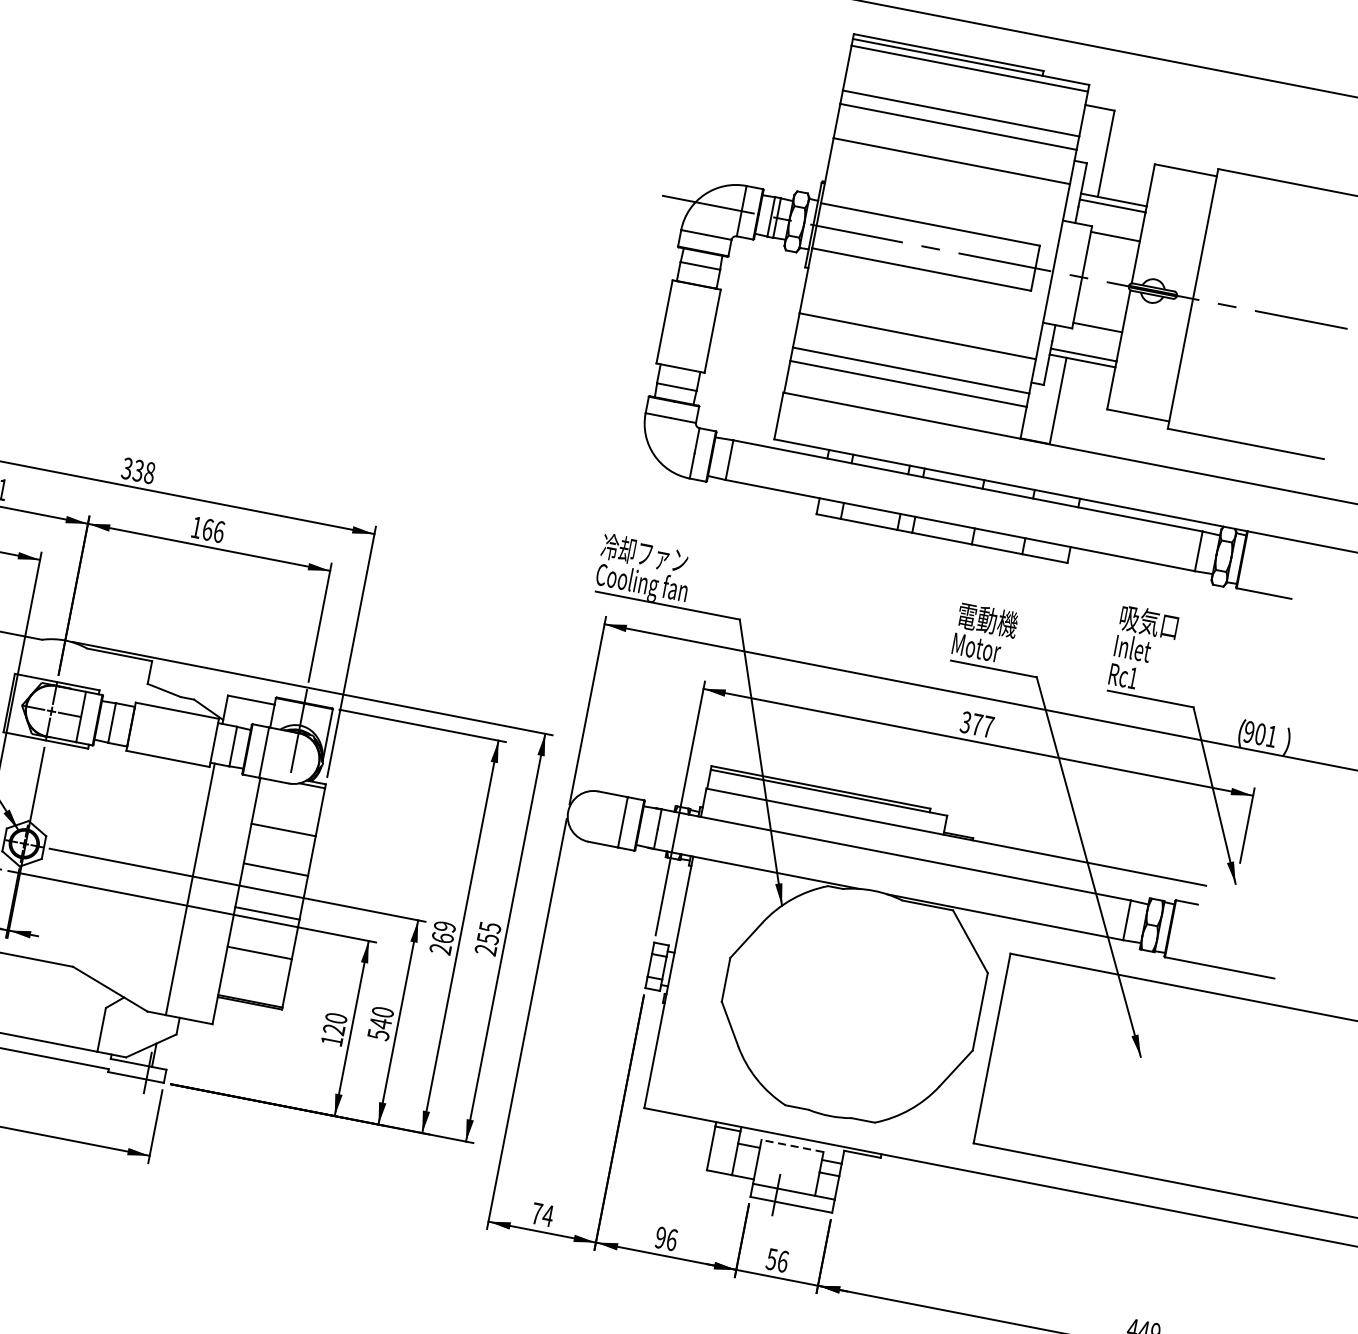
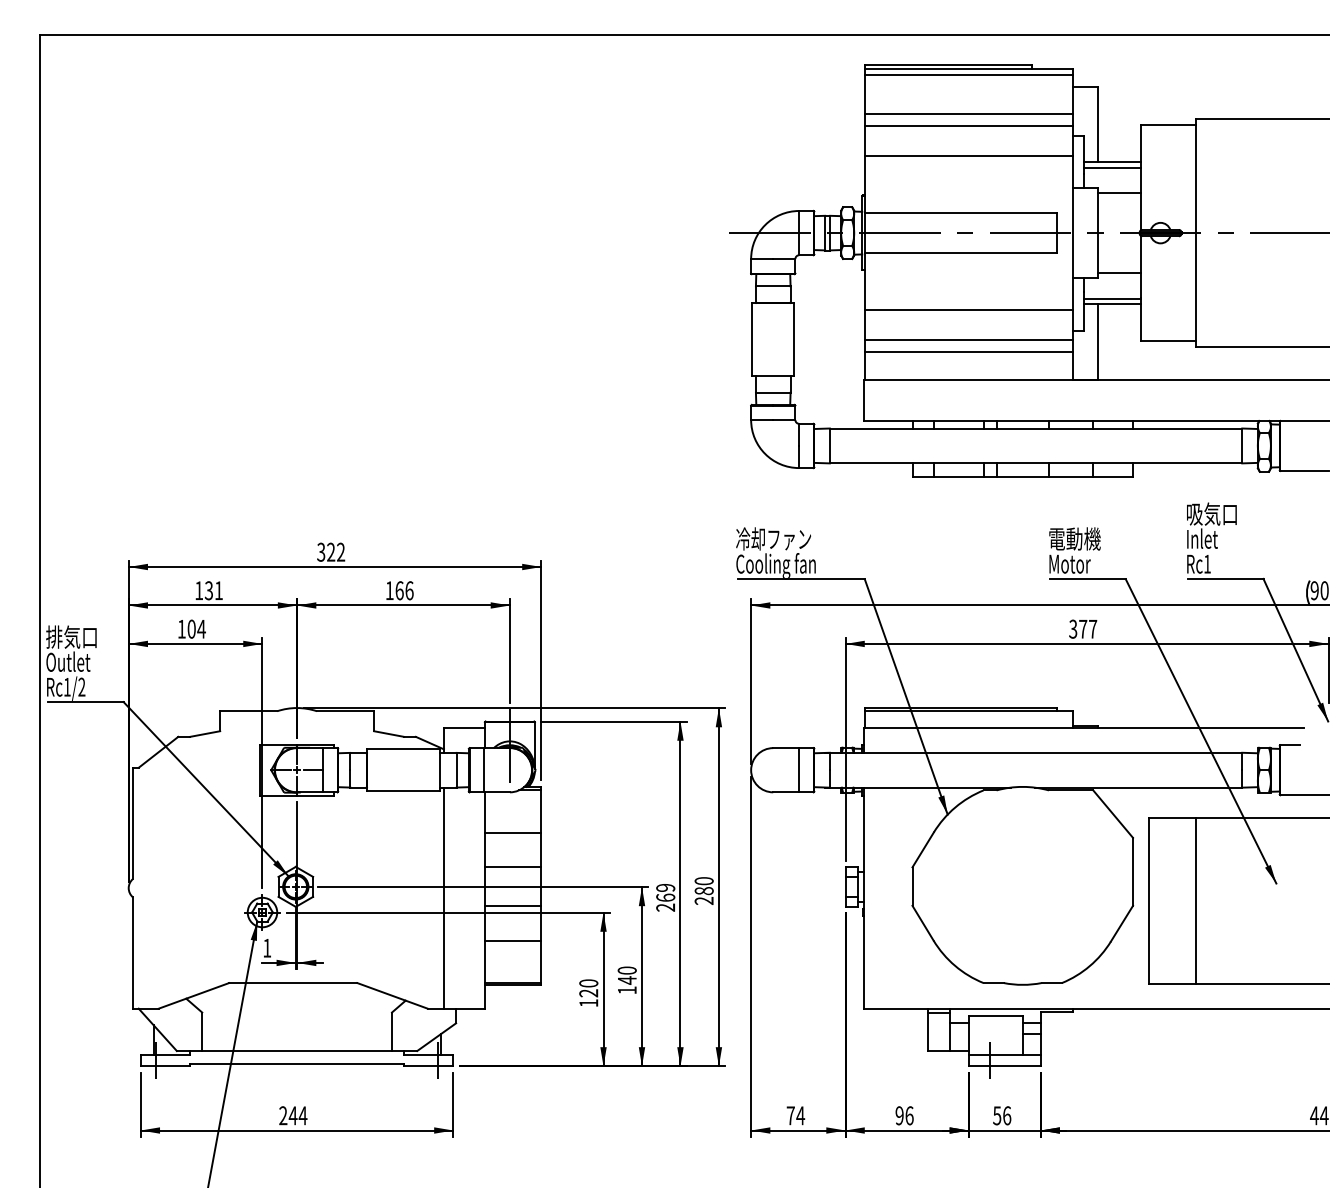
text: (144, 471) -> (336, 551), 338 -> 322
text: (488, 933) -> (703, 886), 255 -> 280
text: (378, 1035) -> (627, 990), 540 -> 140
line: (1045, 1058) -> (1195, 900), added
line: (791, 1146) -> (995, 1016), dashed -> solid

